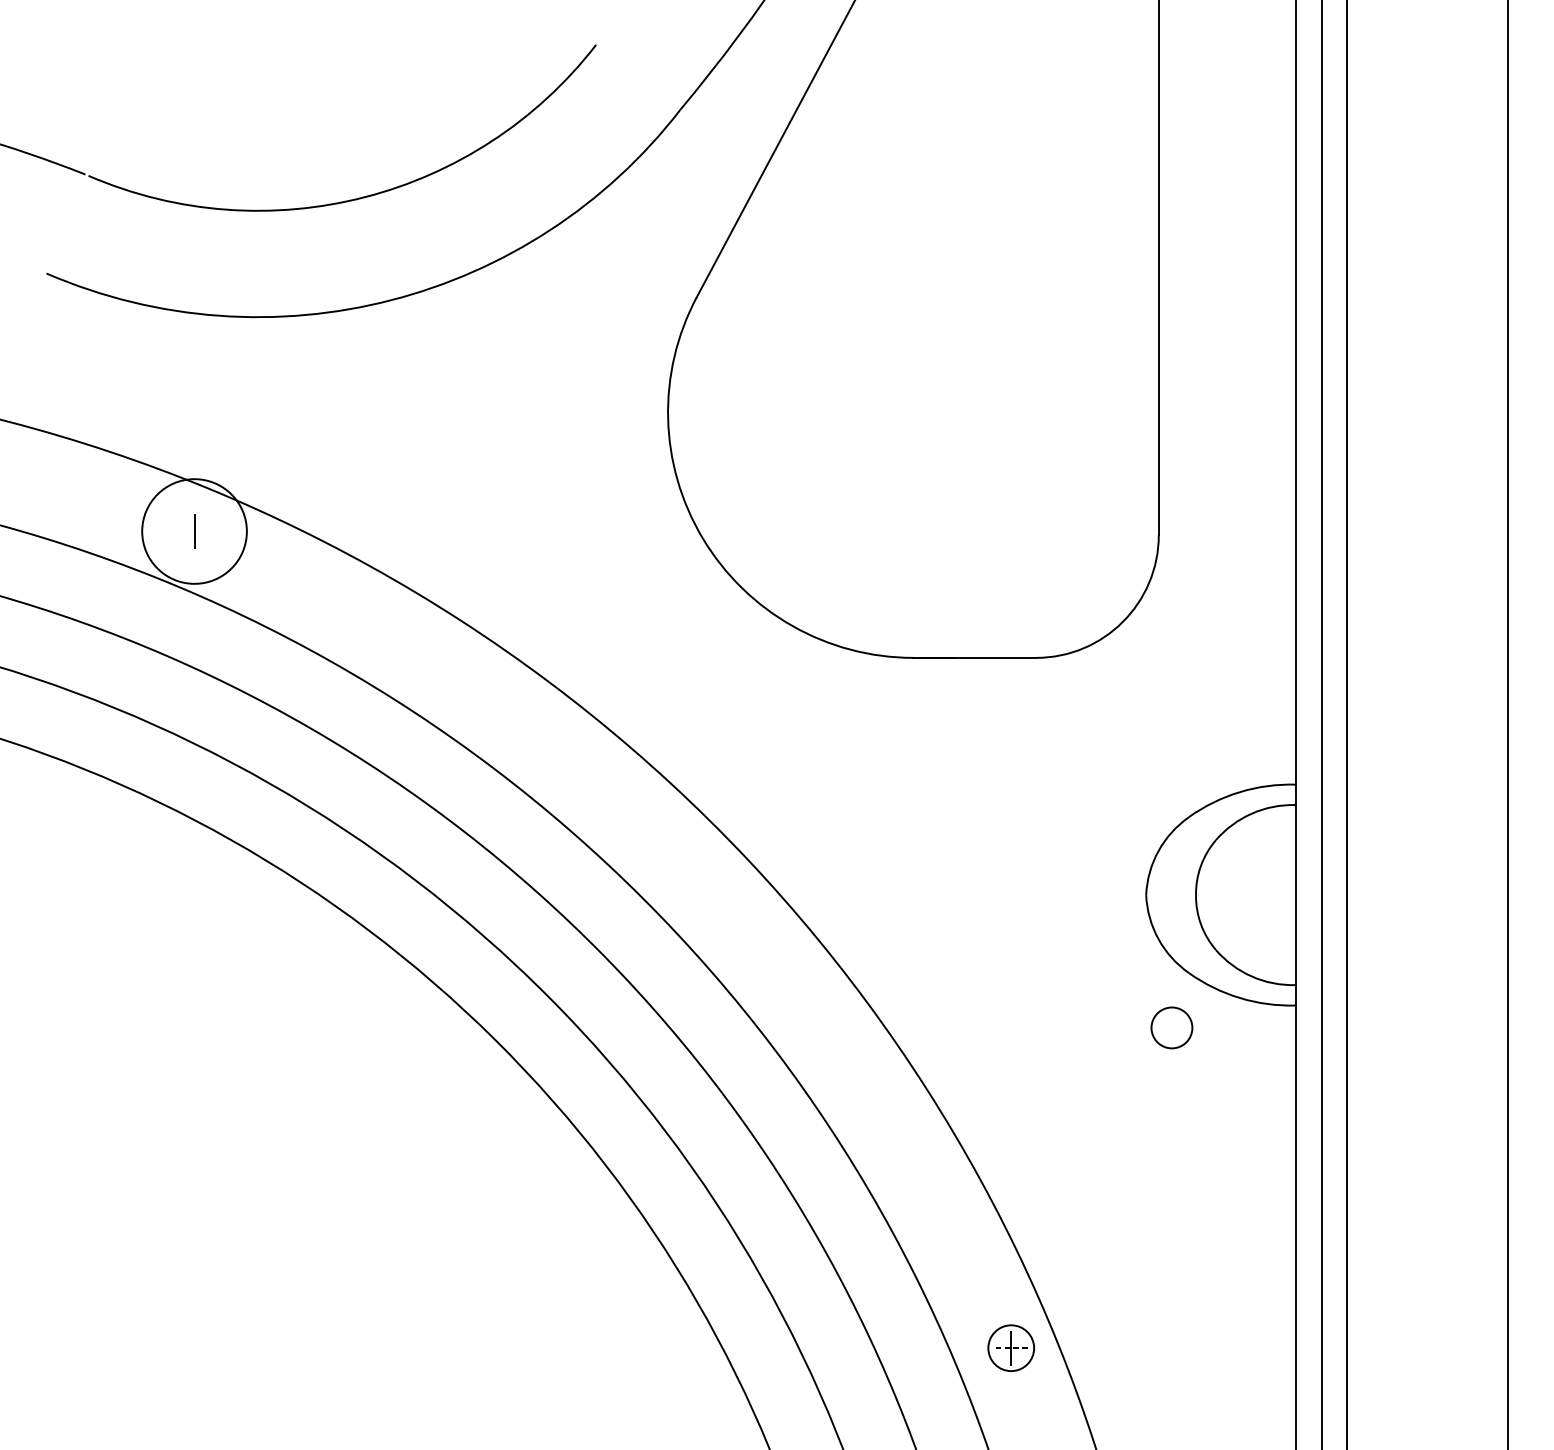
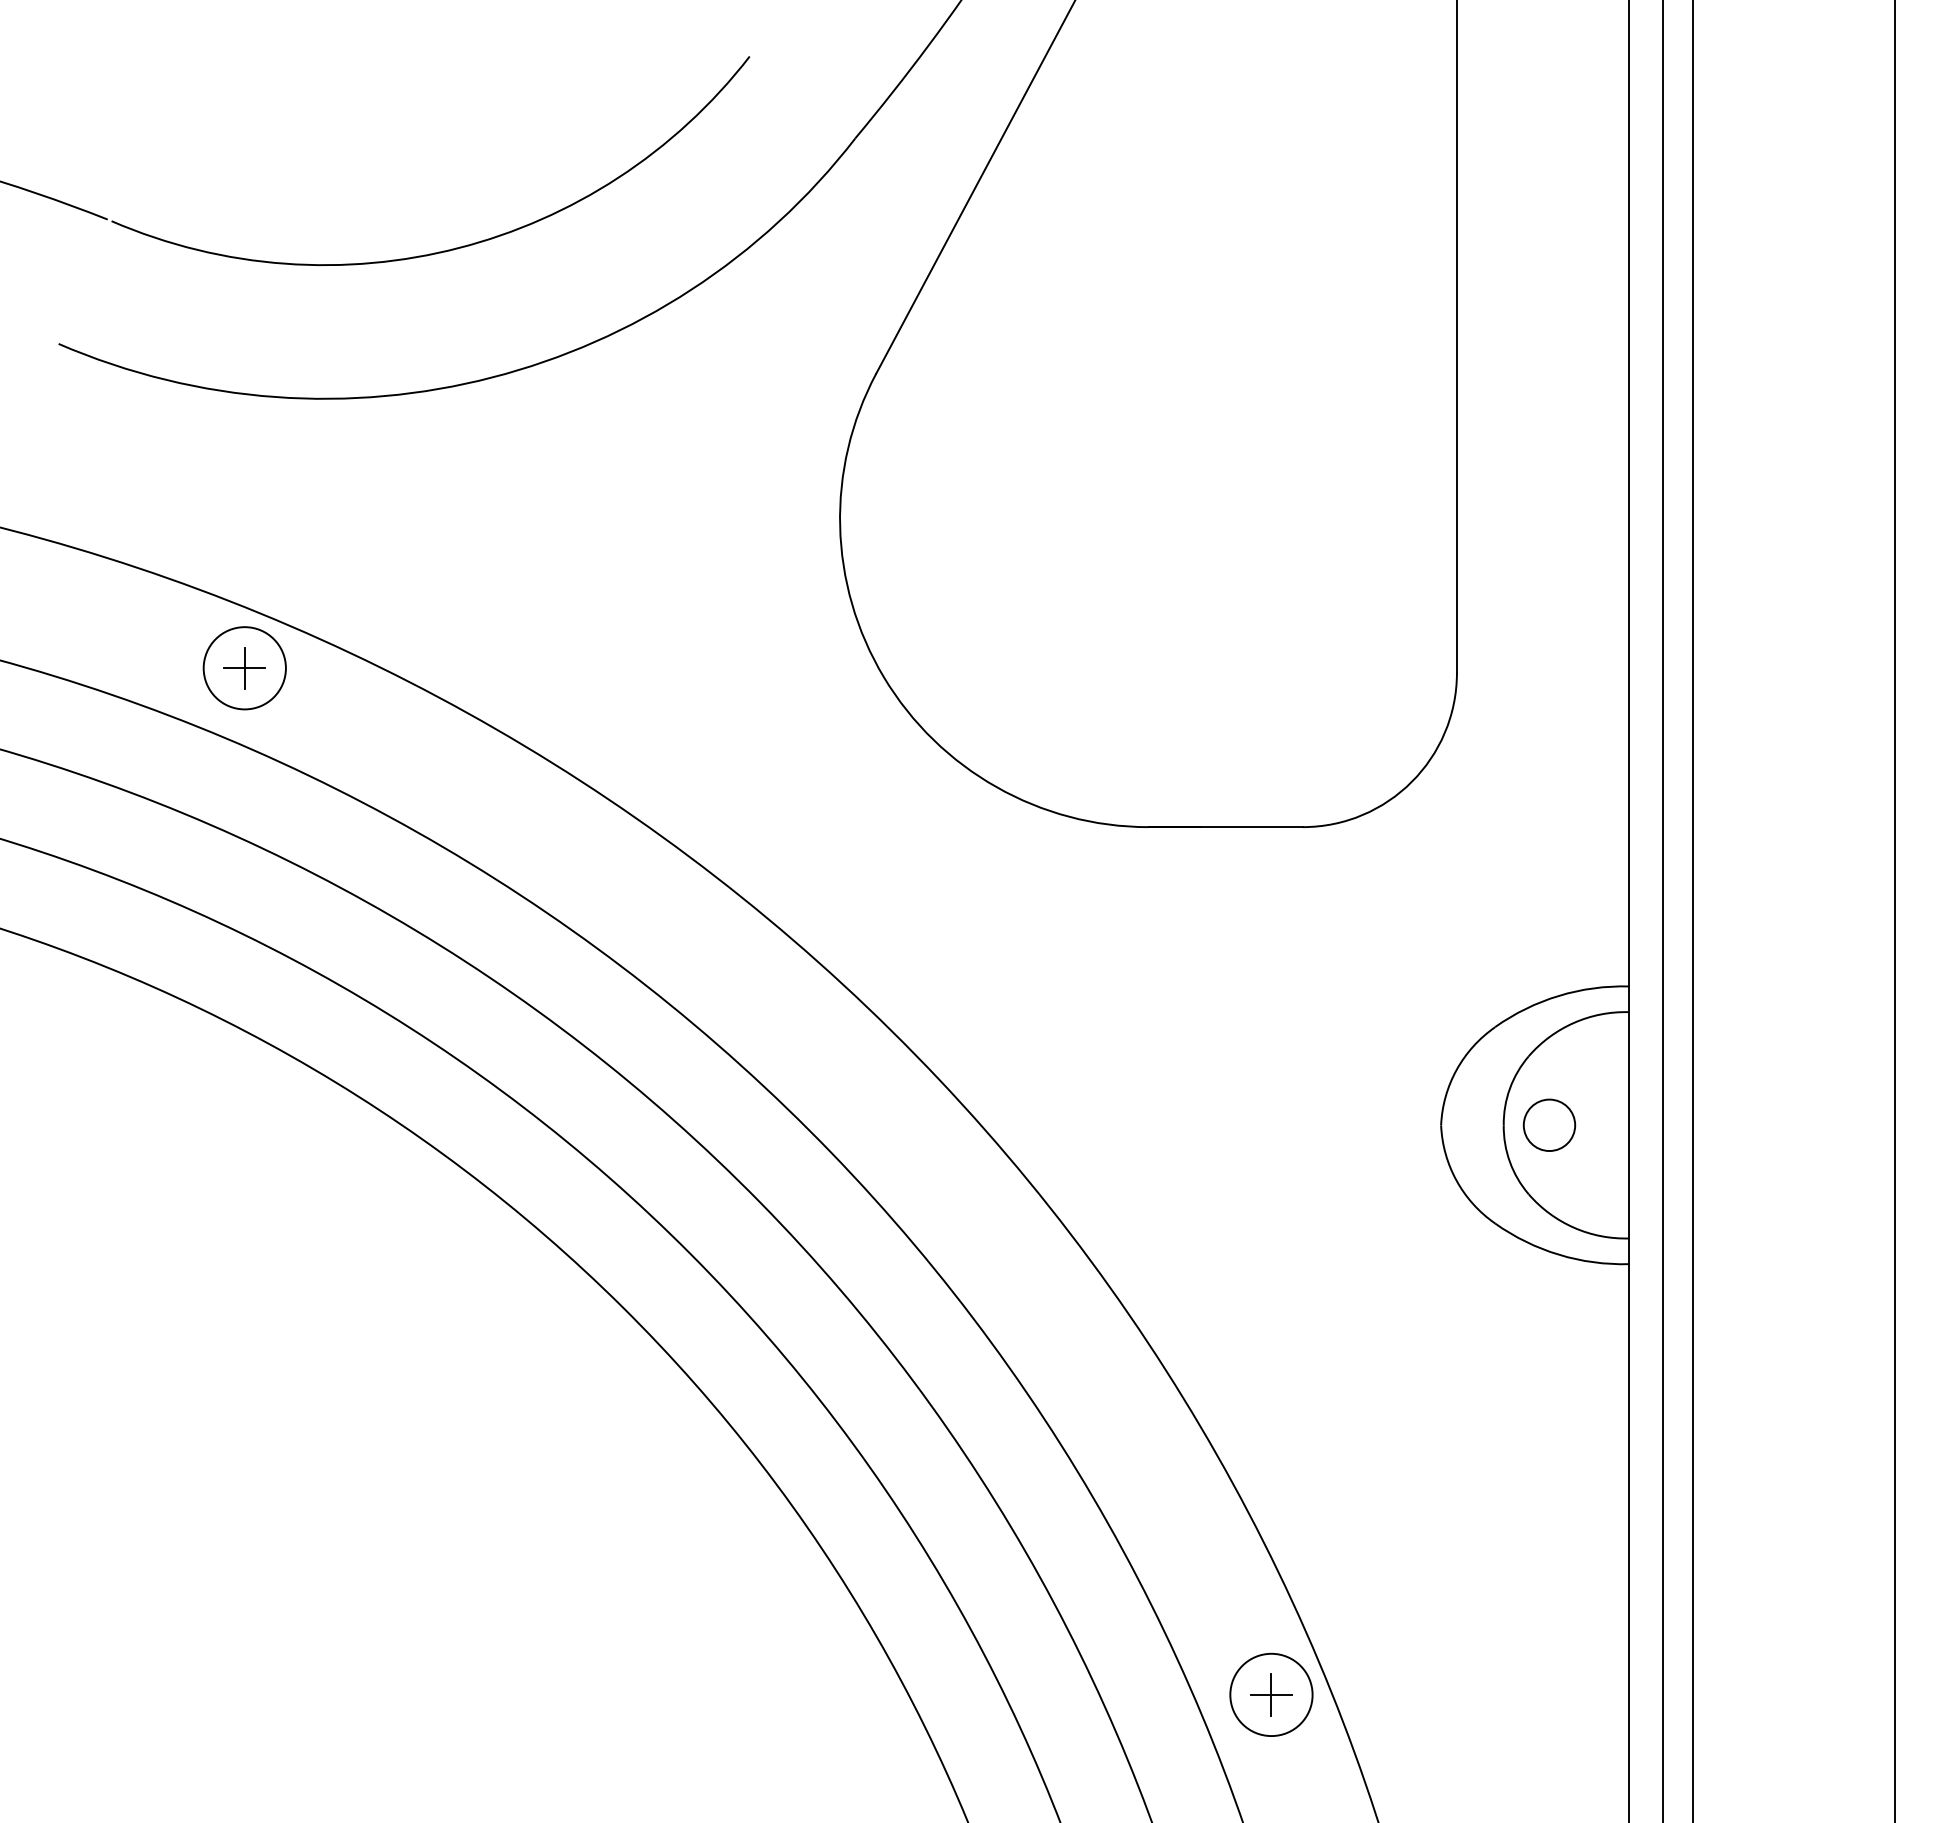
circle: (194, 531) -> (244, 668), size x0.62
line: (194, 531) -> (244, 668), added
circle: (1171, 1027) -> (1549, 1124), moved
circle: (1011, 1347) -> (1271, 1694), size x1.43
line: (1011, 1347) -> (1271, 1694), dashed -> solid

